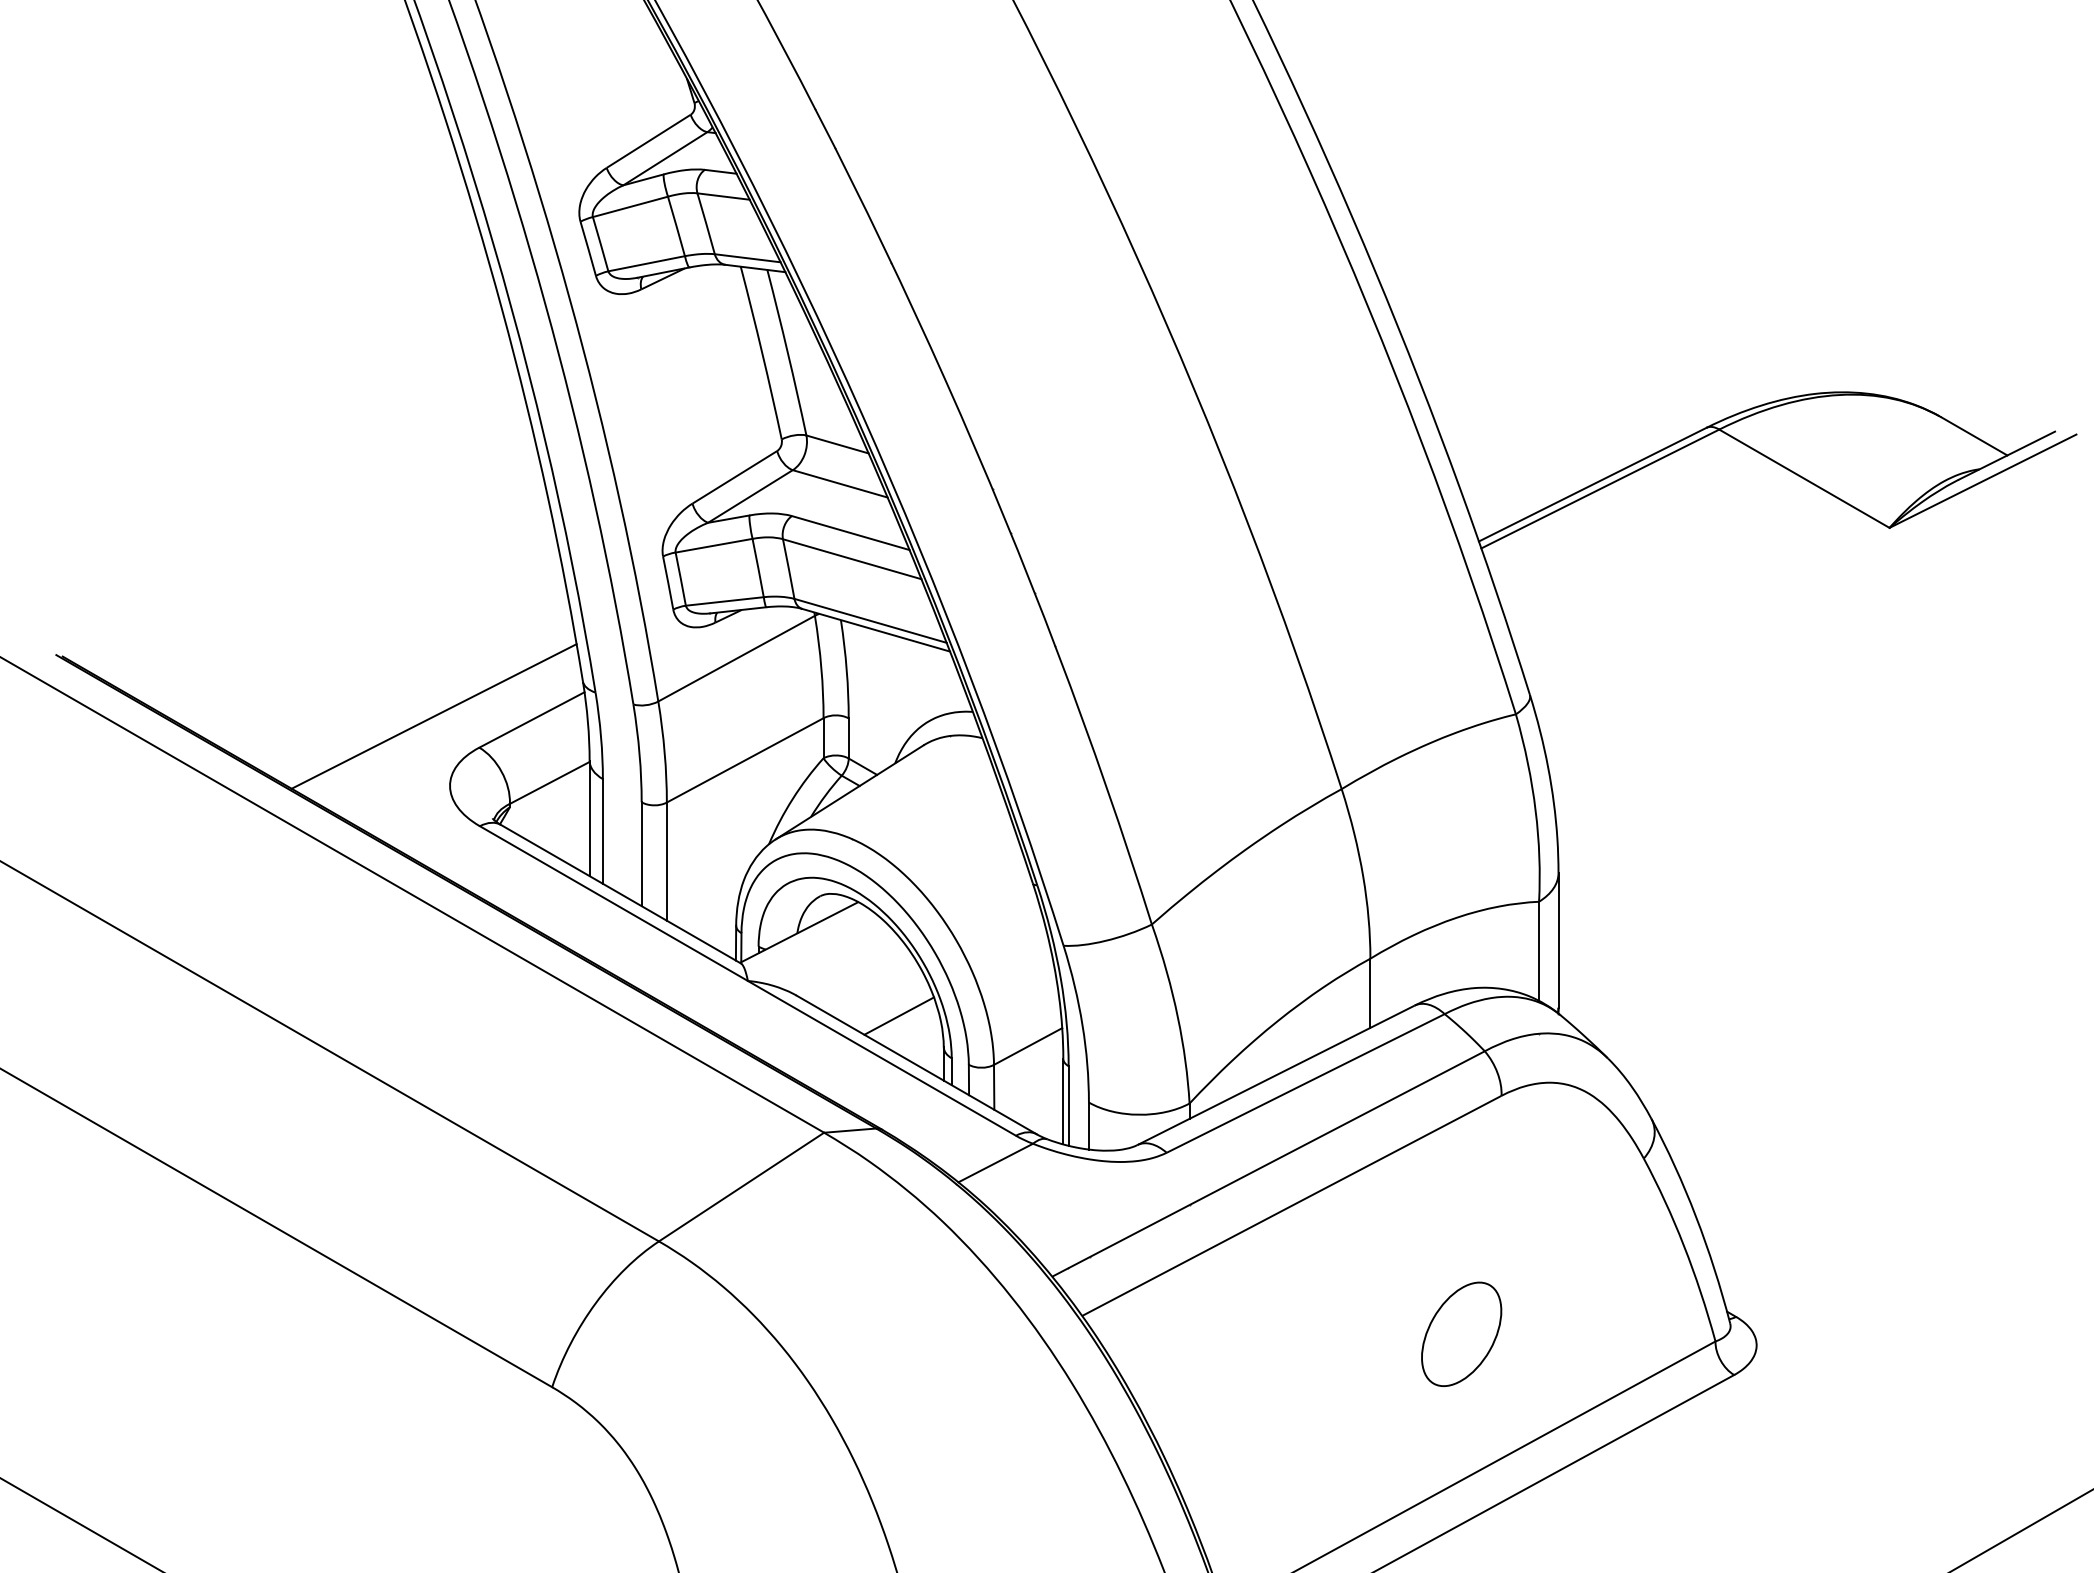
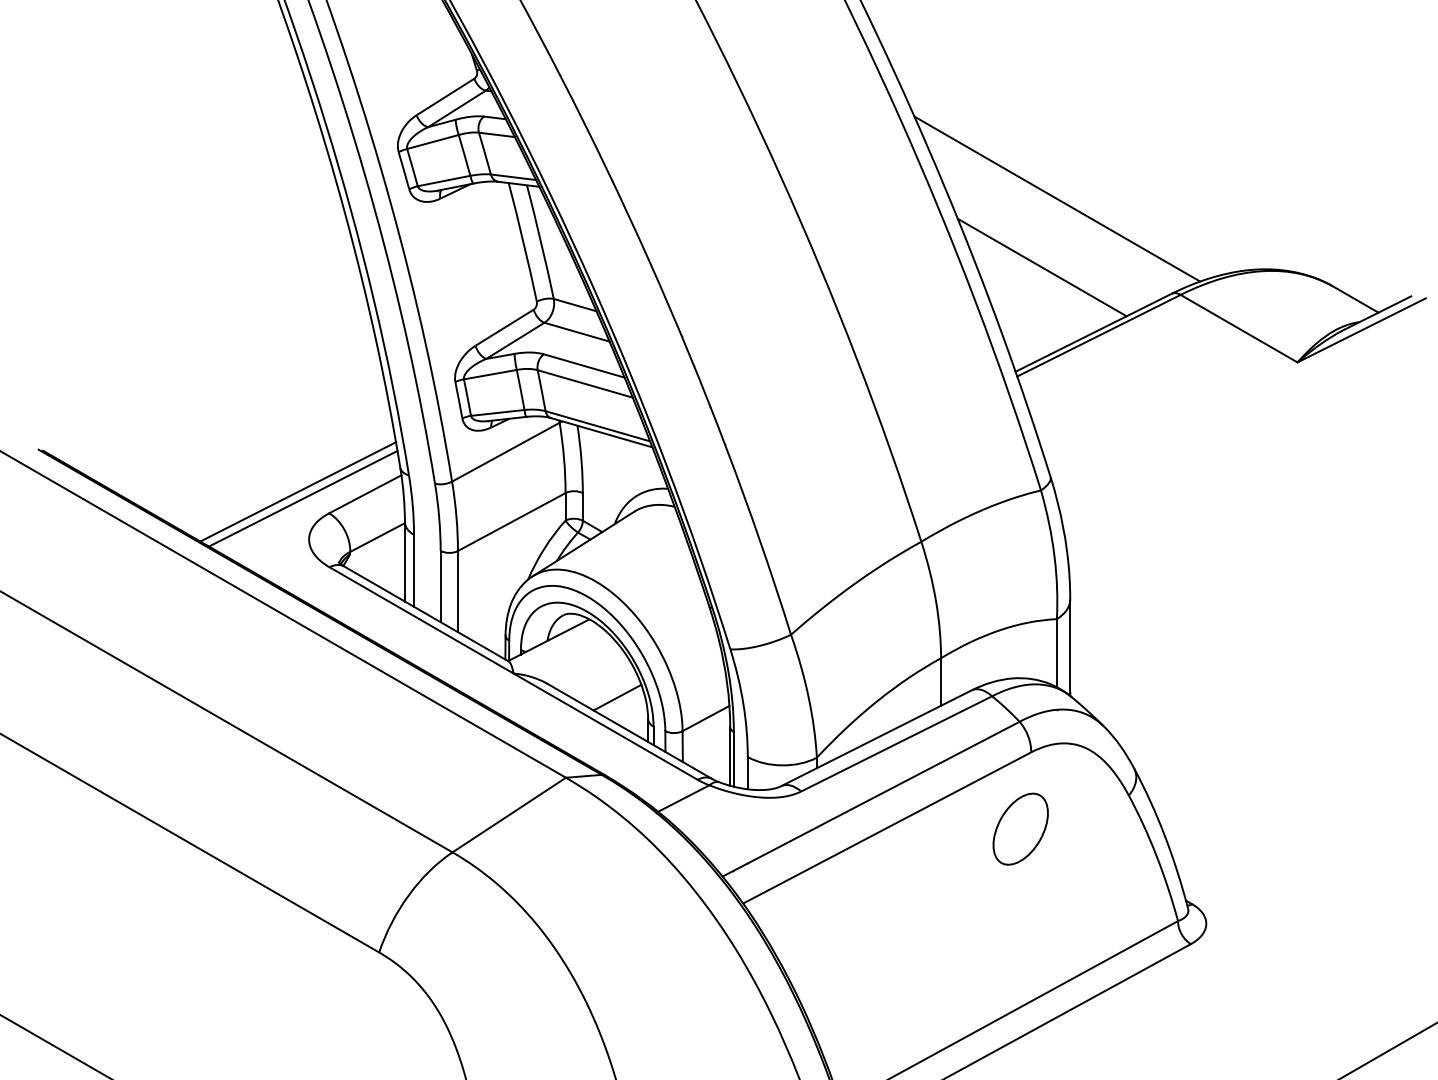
line: (1539, 289) -> (1057, 198), added
line: (1516, 389) -> (1041, 267), added
line: (441, 726) -> (303, 498), added
part: (1461, 1333) -> (1020, 828), moved

